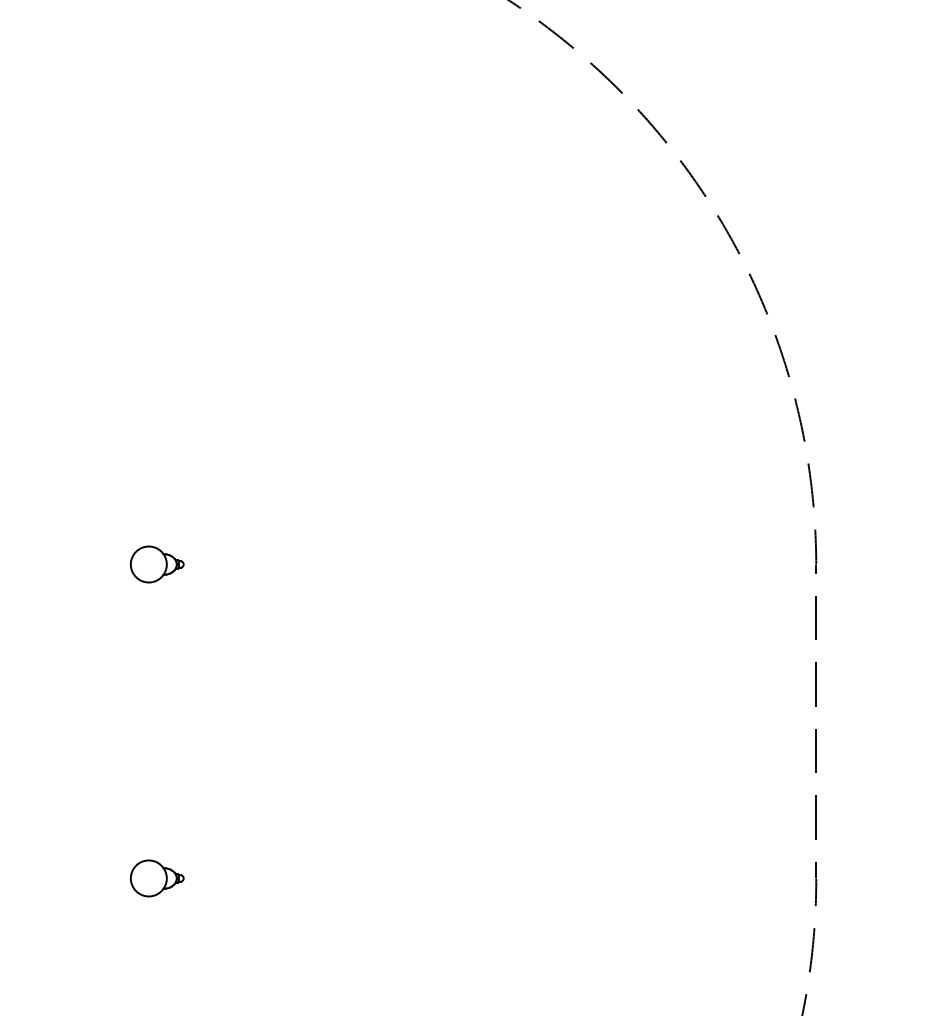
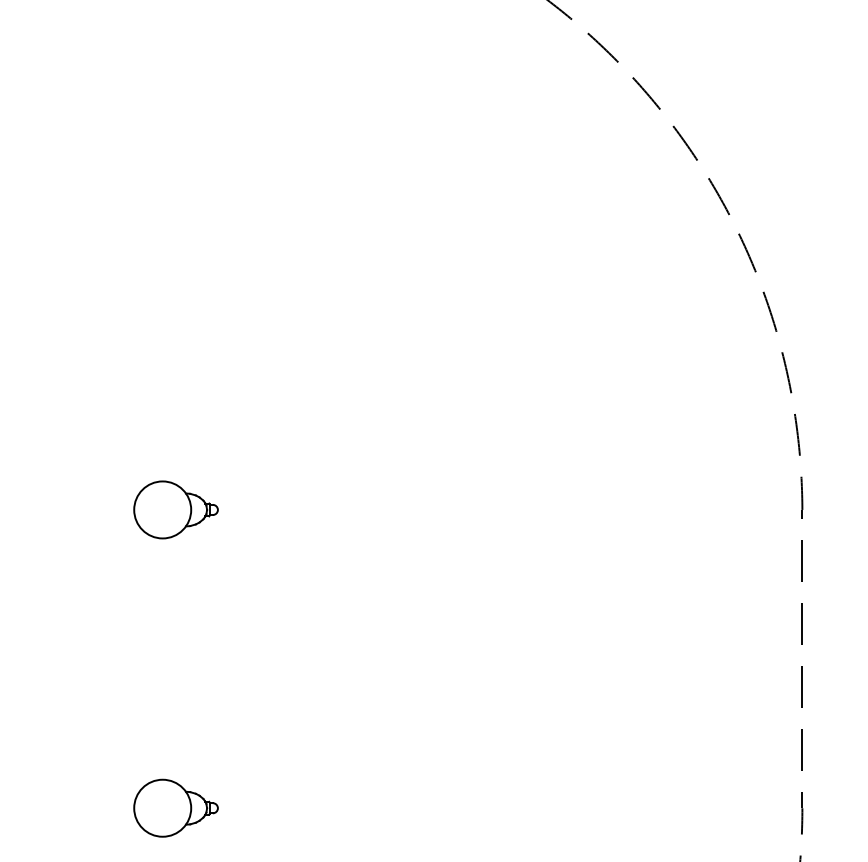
part: (157, 564) -> (176, 509), size x1.67
part: (157, 878) -> (176, 808), size x1.67

